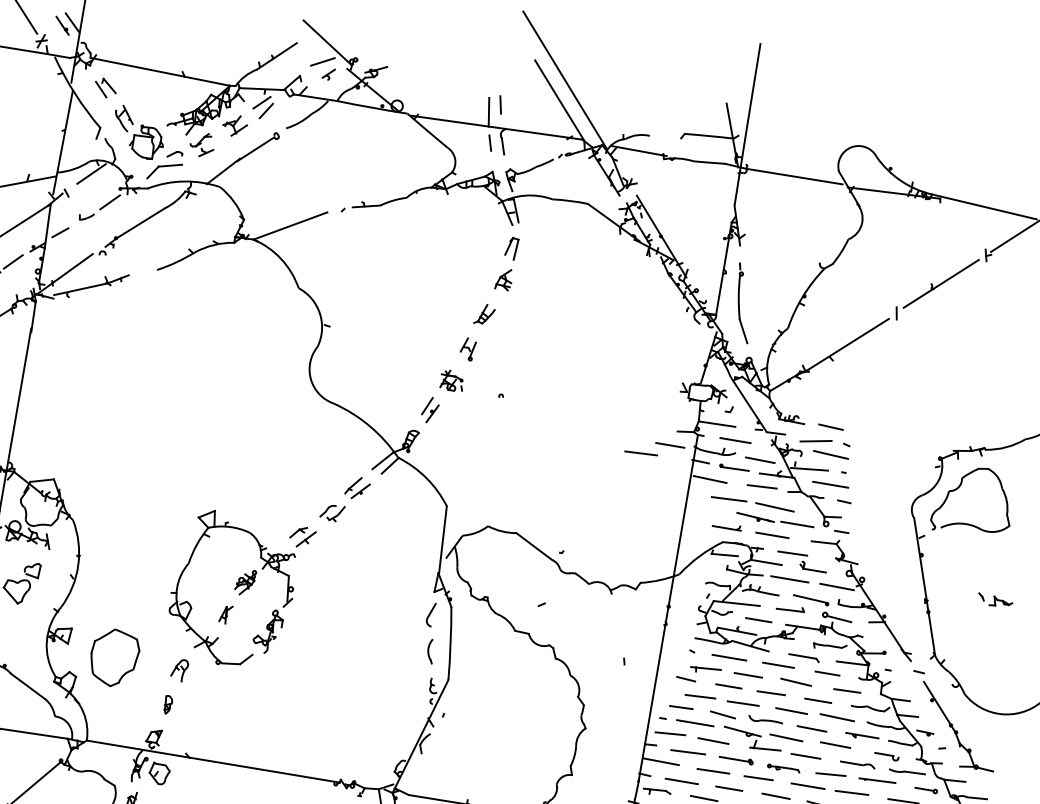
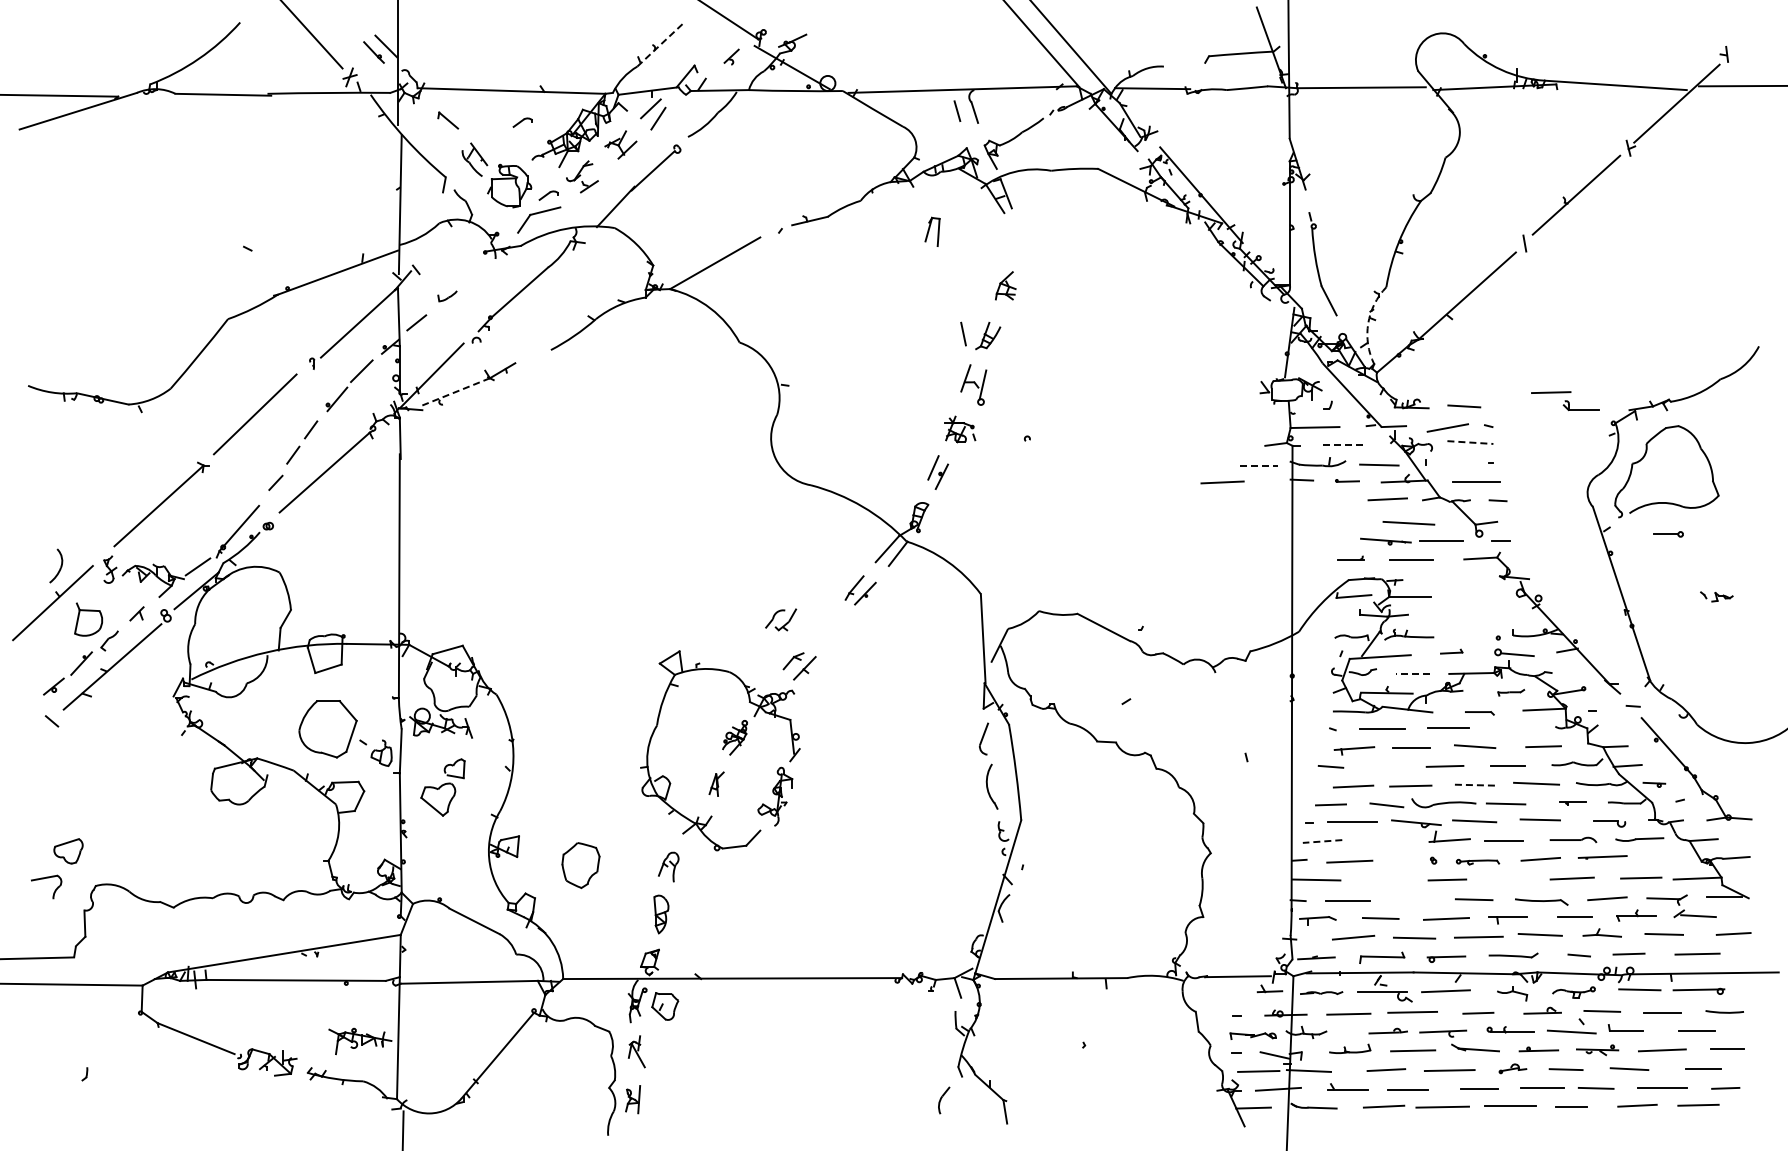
line: (277, 56) -> (660, 45), solid -> dashed
line: (322, 61) -> (720, 41), removed
line: (100, 89) -> (437, 127), removed
part: (164, 96) -> (522, 122), added
line: (500, 104) -> (963, 333), moved
line: (488, 112) -> (948, 71), removed
line: (91, 174) -> (444, 239), removed
line: (109, 201) -> (474, 271), removed
part: (511, 248) -> (932, 231), moved
line: (80, 289) -> (455, 392), solid -> dashed
part: (467, 348) -> (973, 384), size x1.4
arc: (770, 353) -> (1368, 323), solid -> dashed
line: (735, 440) -> (1342, 444), solid -> dashed
line: (670, 445) -> (1258, 465), solid -> dashed
line: (831, 454) -> (1470, 442), solid -> dashed
part: (734, 467) -> (1347, 480), size x0.6
line: (809, 468) -> (1445, 465), removed
line: (710, 479) -> (1318, 501), removed
line: (729, 499) -> (1347, 522), removed
part: (332, 512) -> (781, 619), moved
part: (727, 525) -> (1350, 557), size x0.7
part: (802, 561) -> (1565, 400), moved
line: (790, 579) -> (1444, 613), removed
line: (837, 586) -> (1507, 612), removed
line: (810, 598) -> (1475, 634), removed
part: (995, 600) -> (1716, 596), size x0.7
part: (790, 608) -> (1451, 651), size x0.6
line: (758, 619) -> (1412, 673), solid -> dashed
part: (829, 646) -> (1510, 692), size x0.6
part: (430, 651) -> (991, 786), size x1.4
part: (114, 658) -> (580, 865), size x0.6
part: (803, 658) -> (1479, 713), size x0.7
line: (827, 673) -> (1514, 728), removed
line: (729, 686) -> (1388, 766), removed
part: (168, 704) -> (661, 914), size x1.6
line: (791, 711) -> (1475, 785), solid -> dashed
part: (765, 719) -> (1443, 802), size x1.4
line: (670, 733) -> (1322, 841), solid -> dashed
part: (862, 737) -> (1573, 803), size x0.6
line: (713, 741) -> (1380, 841), removed
line: (735, 759) -> (1412, 860), removed
line: (713, 770) -> (1386, 880), removed
line: (808, 786) -> (1513, 879), removed
line: (729, 788) -> (1411, 899), removed
part: (926, 790) -> (1668, 534), moved

